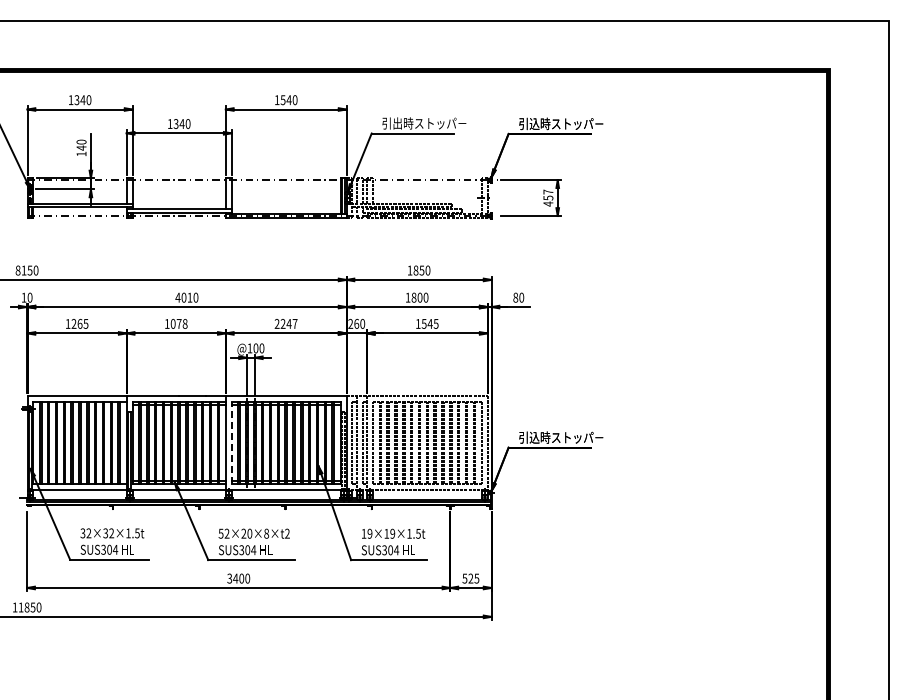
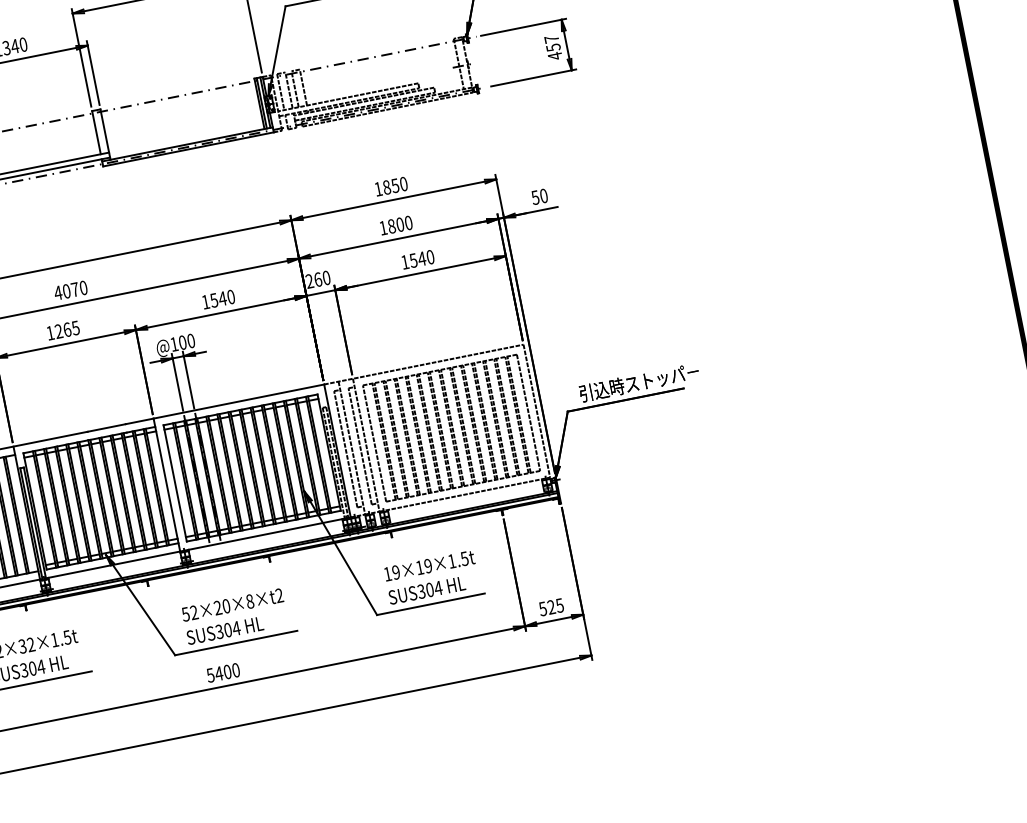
text: (189, 297) -> (74, 289), 4010 -> 4070
text: (515, 297) -> (535, 197), 80 -> 50
text: (178, 323) -> (66, 329), 1078 -> 1265
text: (285, 323) -> (217, 299), 2247 -> 1540
text: (435, 323) -> (429, 256), 1545 -> 1540
line: (231, 442) -> (174, 482), dashed -> solid
text: (229, 577) -> (210, 673), 3400 -> 5400

